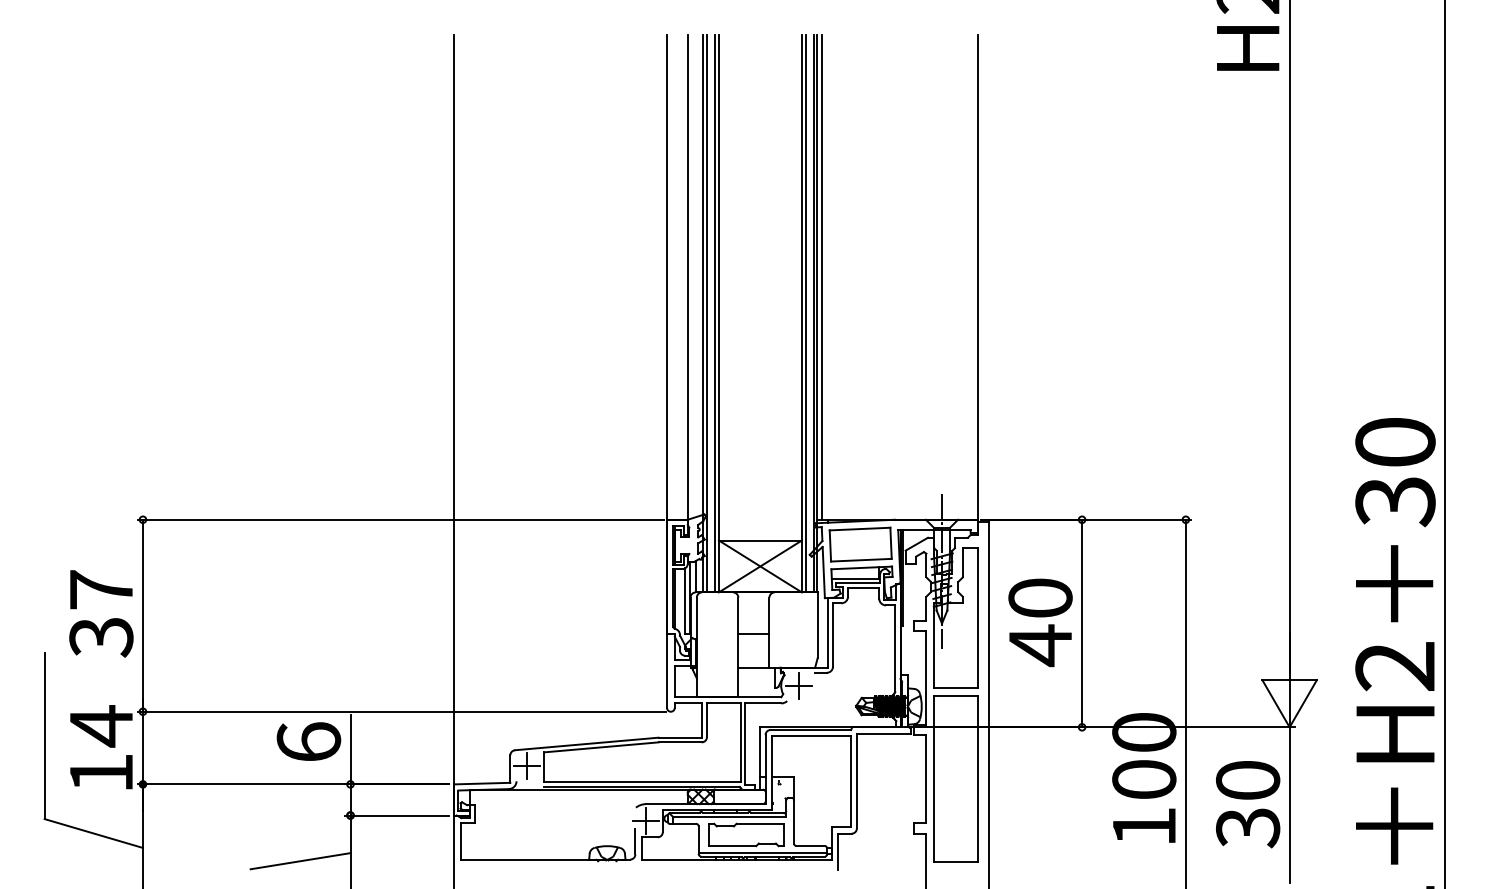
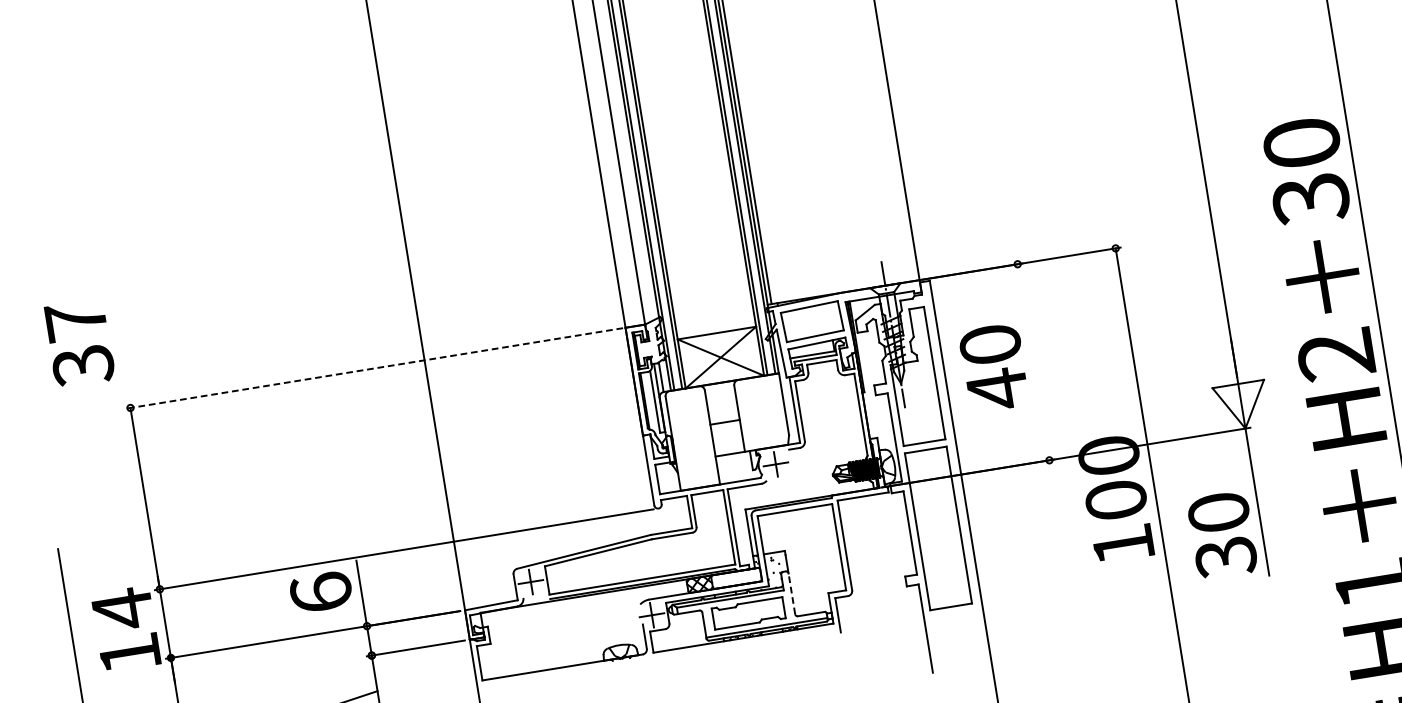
line: (400, 519) -> (373, 368), solid -> dashed
text: (101, 613) -> (79, 343), moved
line: (1082, 623) -> (1033, 362), removed
text: (1248, 804) -> (1222, 535), moved
line: (794, 822) -> (792, 594), solid -> dashed

